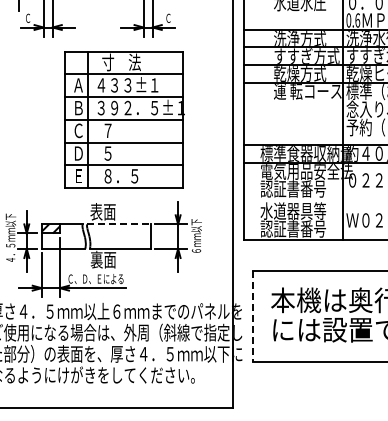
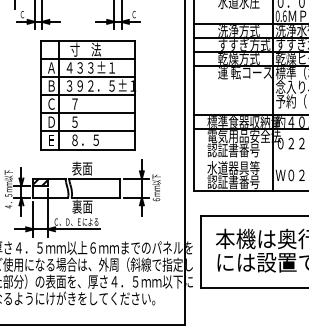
part: (124, 119) -> (88, 95), moved
line: (118, 224) -> (94, 178), dashed -> solid
line: (252, 317) -> (201, 252), dashed -> solid

